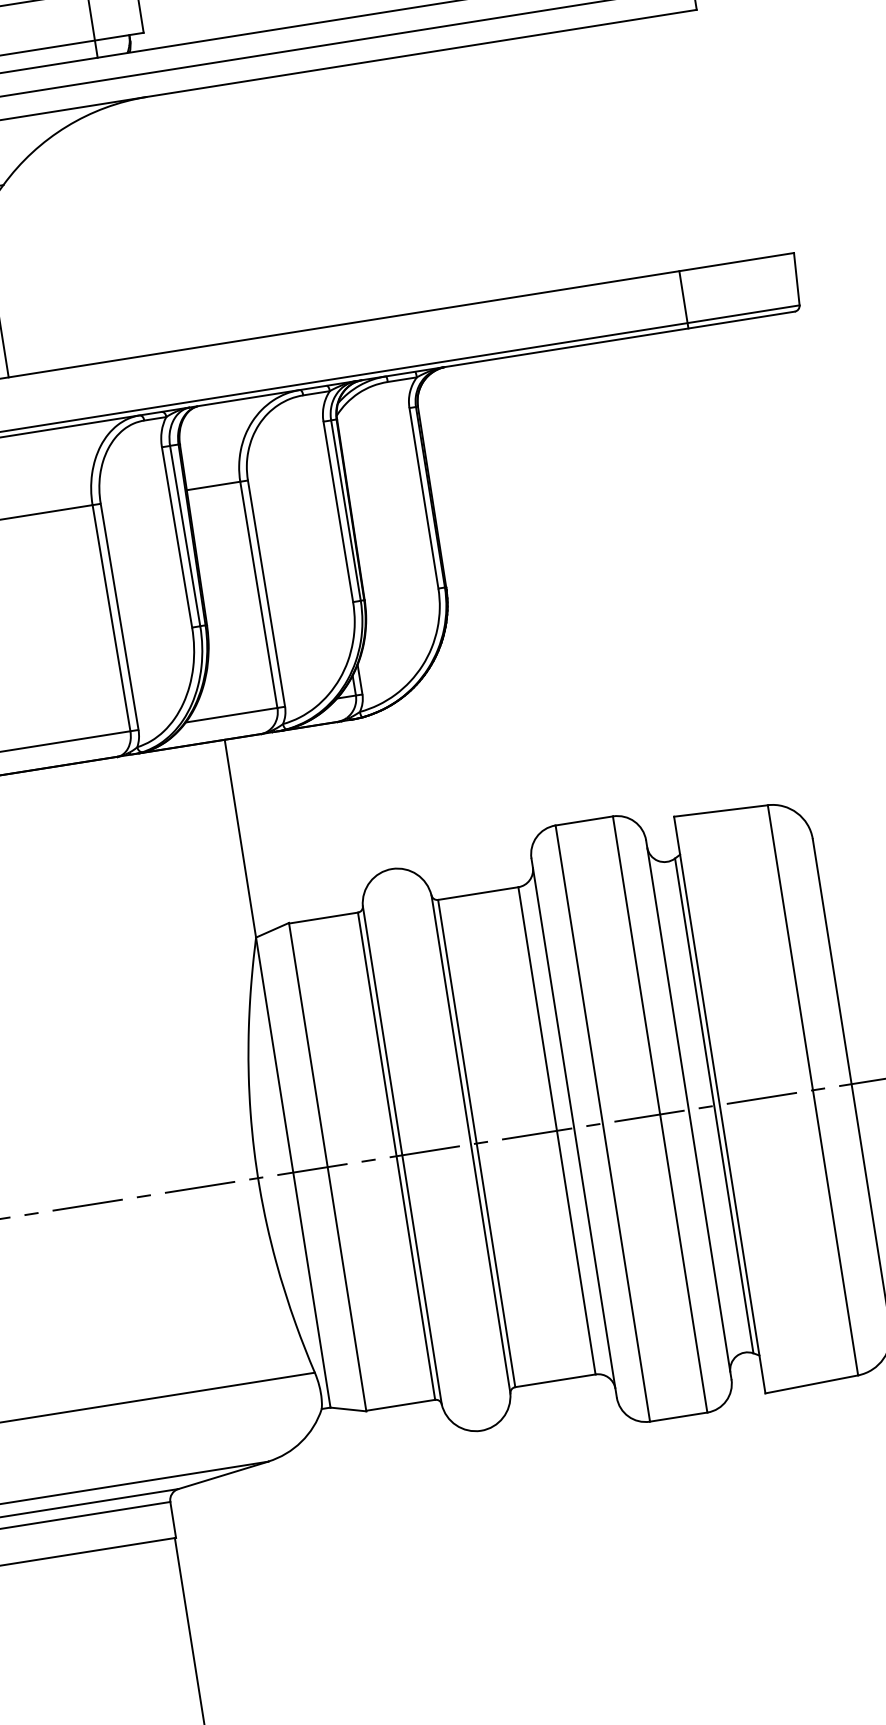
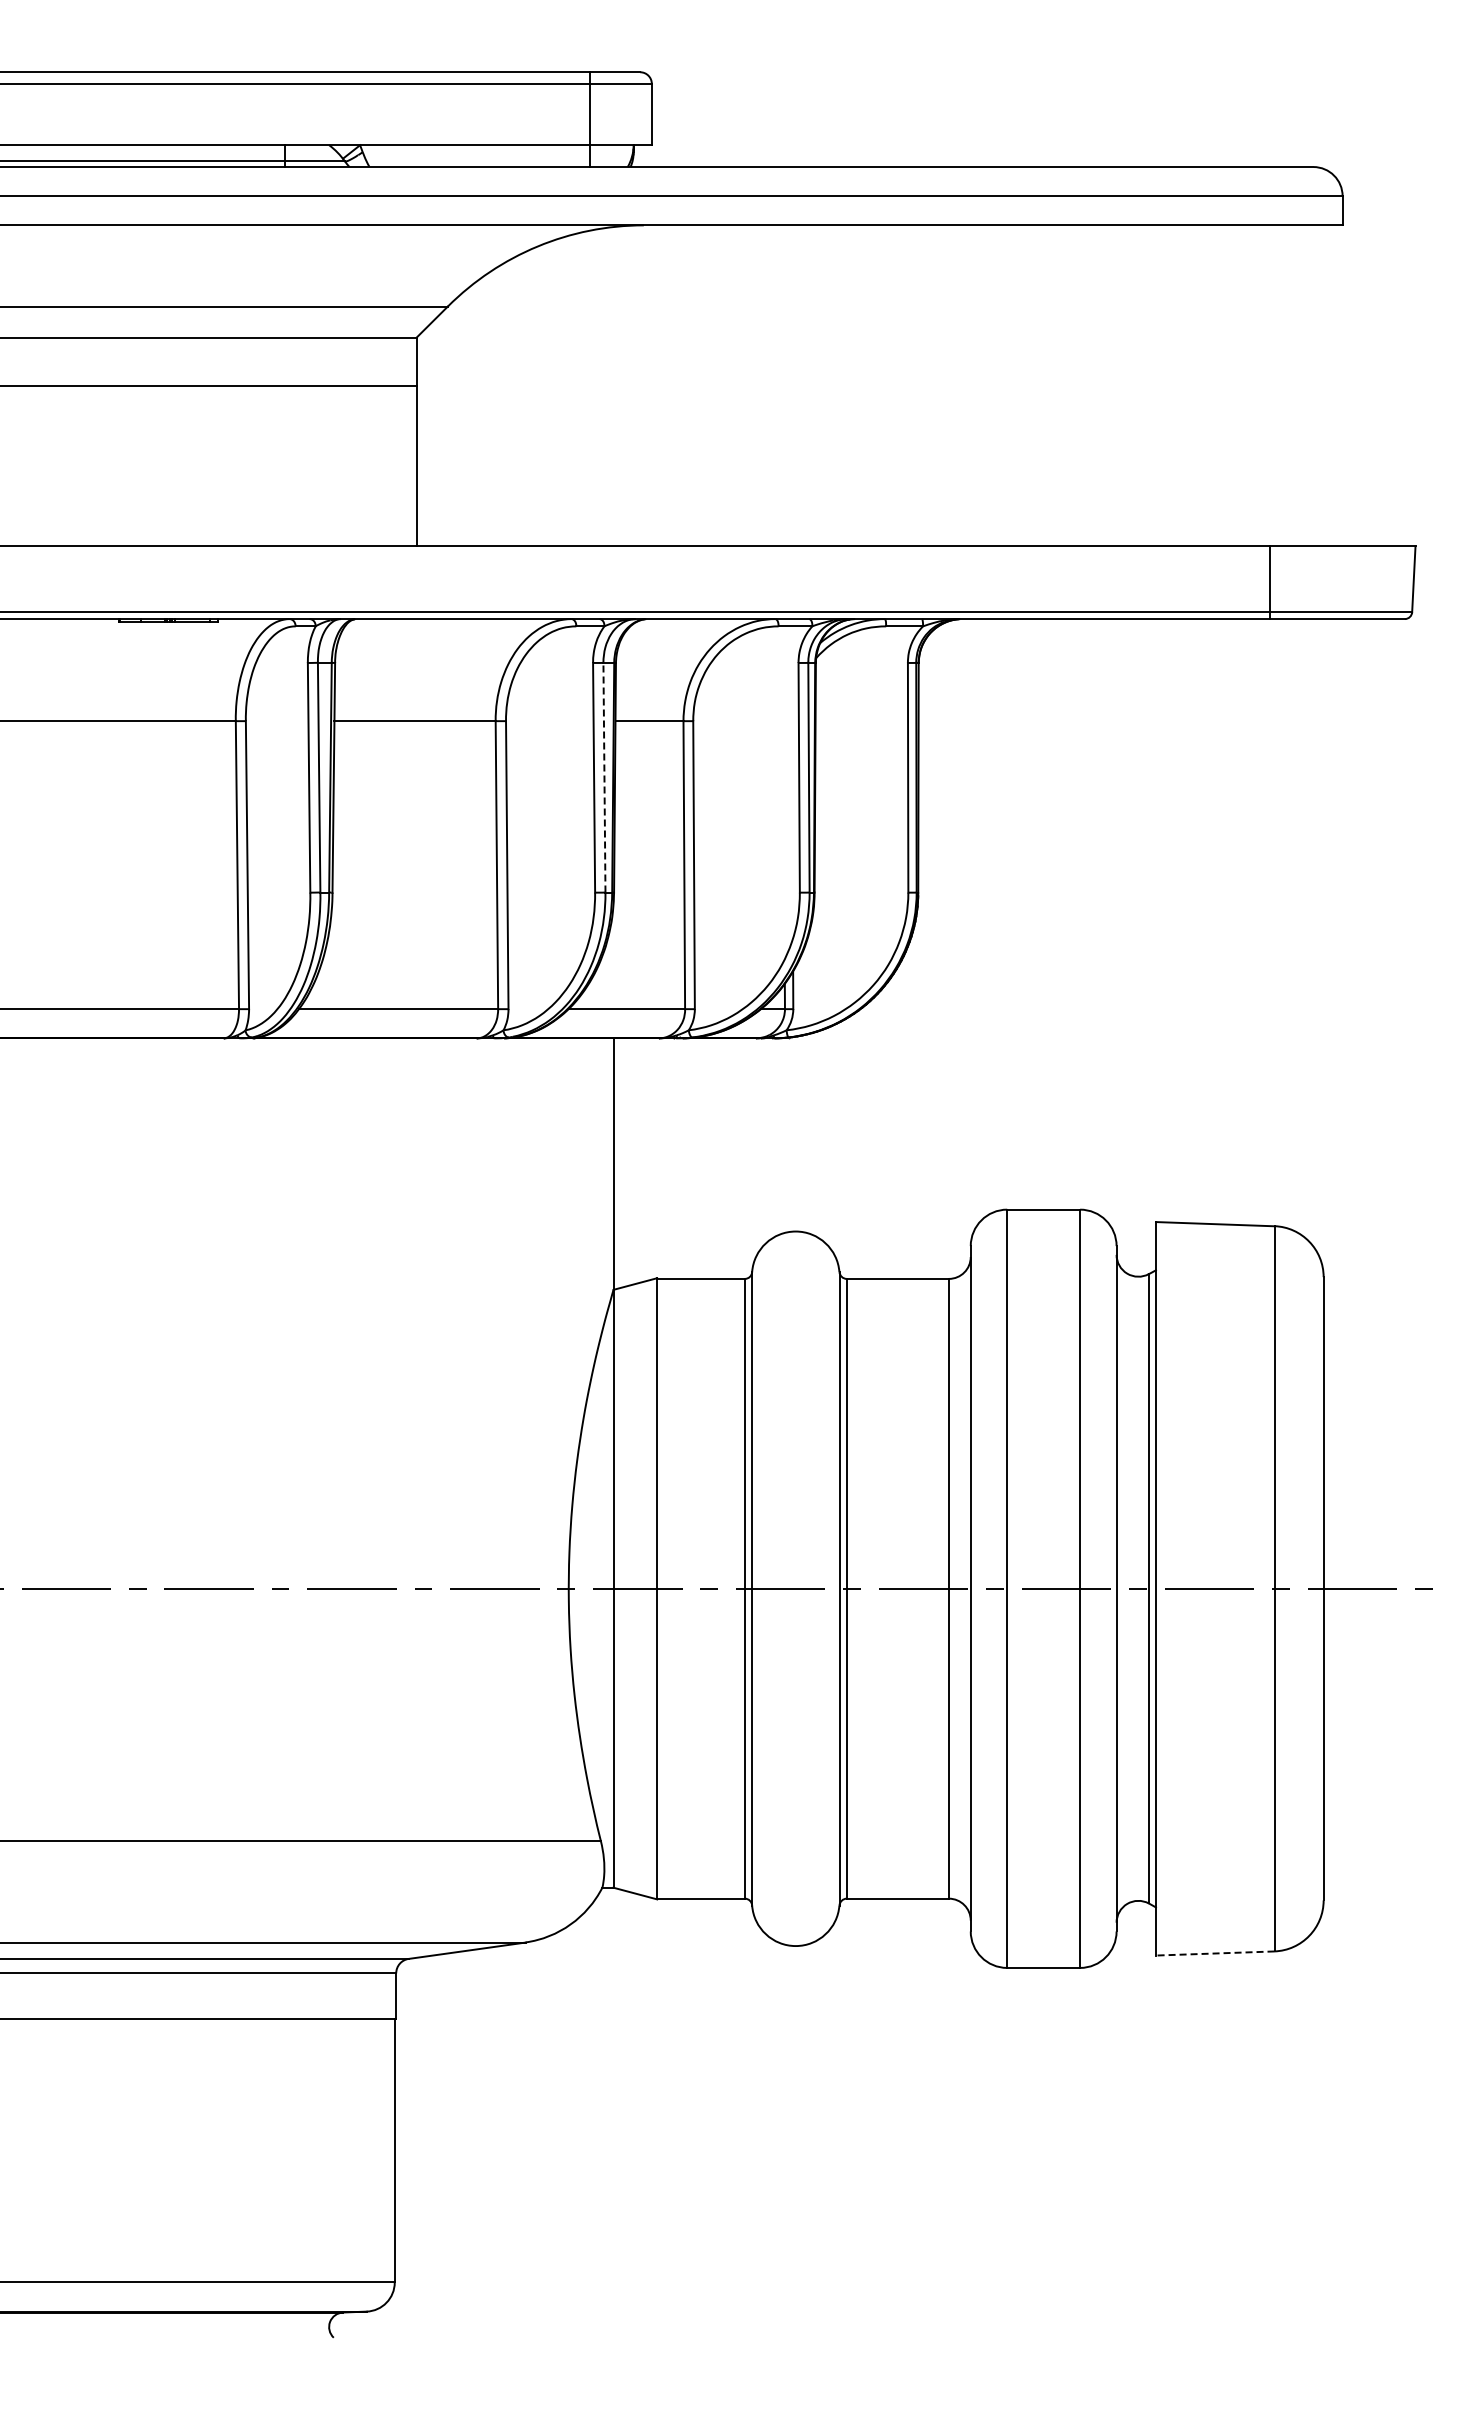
line: (185, 535) -> (604, 777), solid -> dashed
line: (811, 1384) -> (1214, 1953), solid -> dashed

